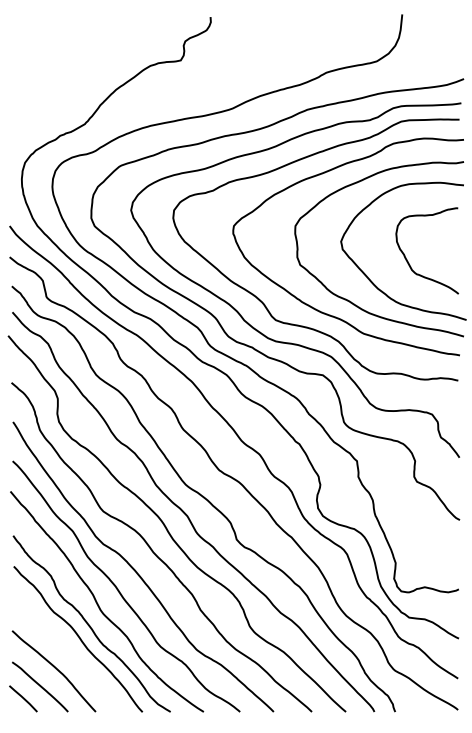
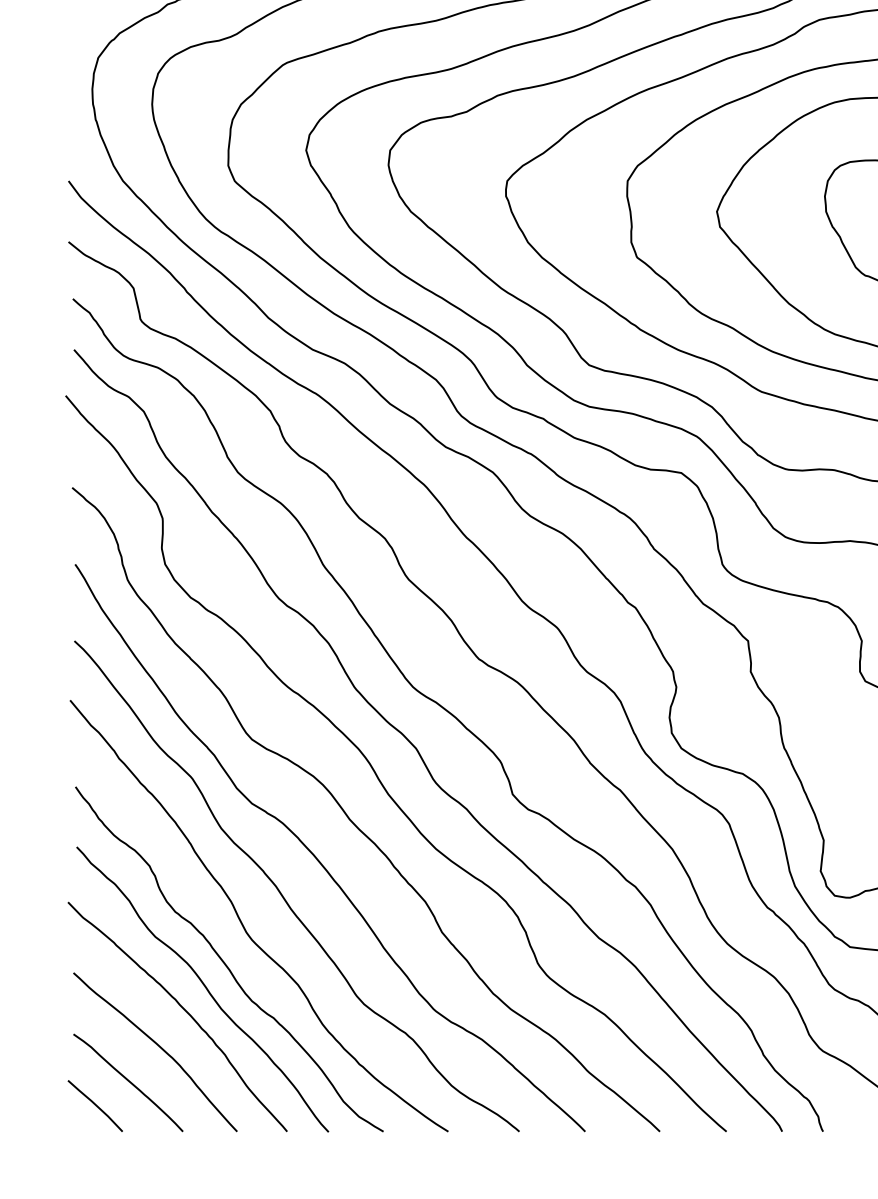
curve: (68, 650) -> (183, 1011), added

